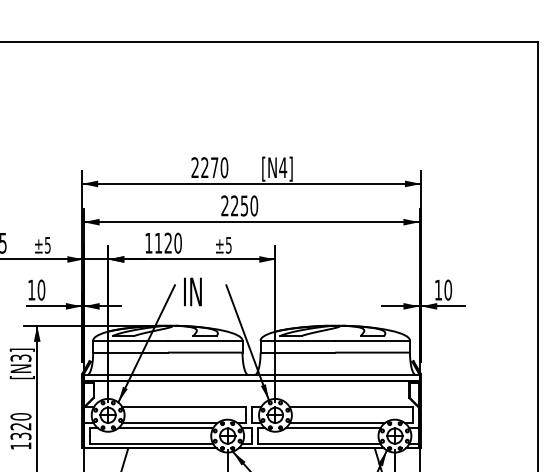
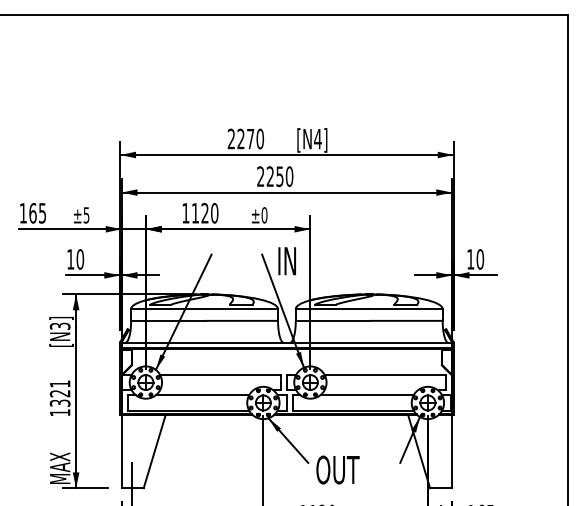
text: (228, 245) -> (264, 215), ±5 -> ±0
text: (192, 292) -> (286, 261), moved
text: (20, 416) -> (59, 383), 1320 -> 1321
line: (169, 423) -> (206, 390), removed
line: (336, 423) -> (370, 390), removed

